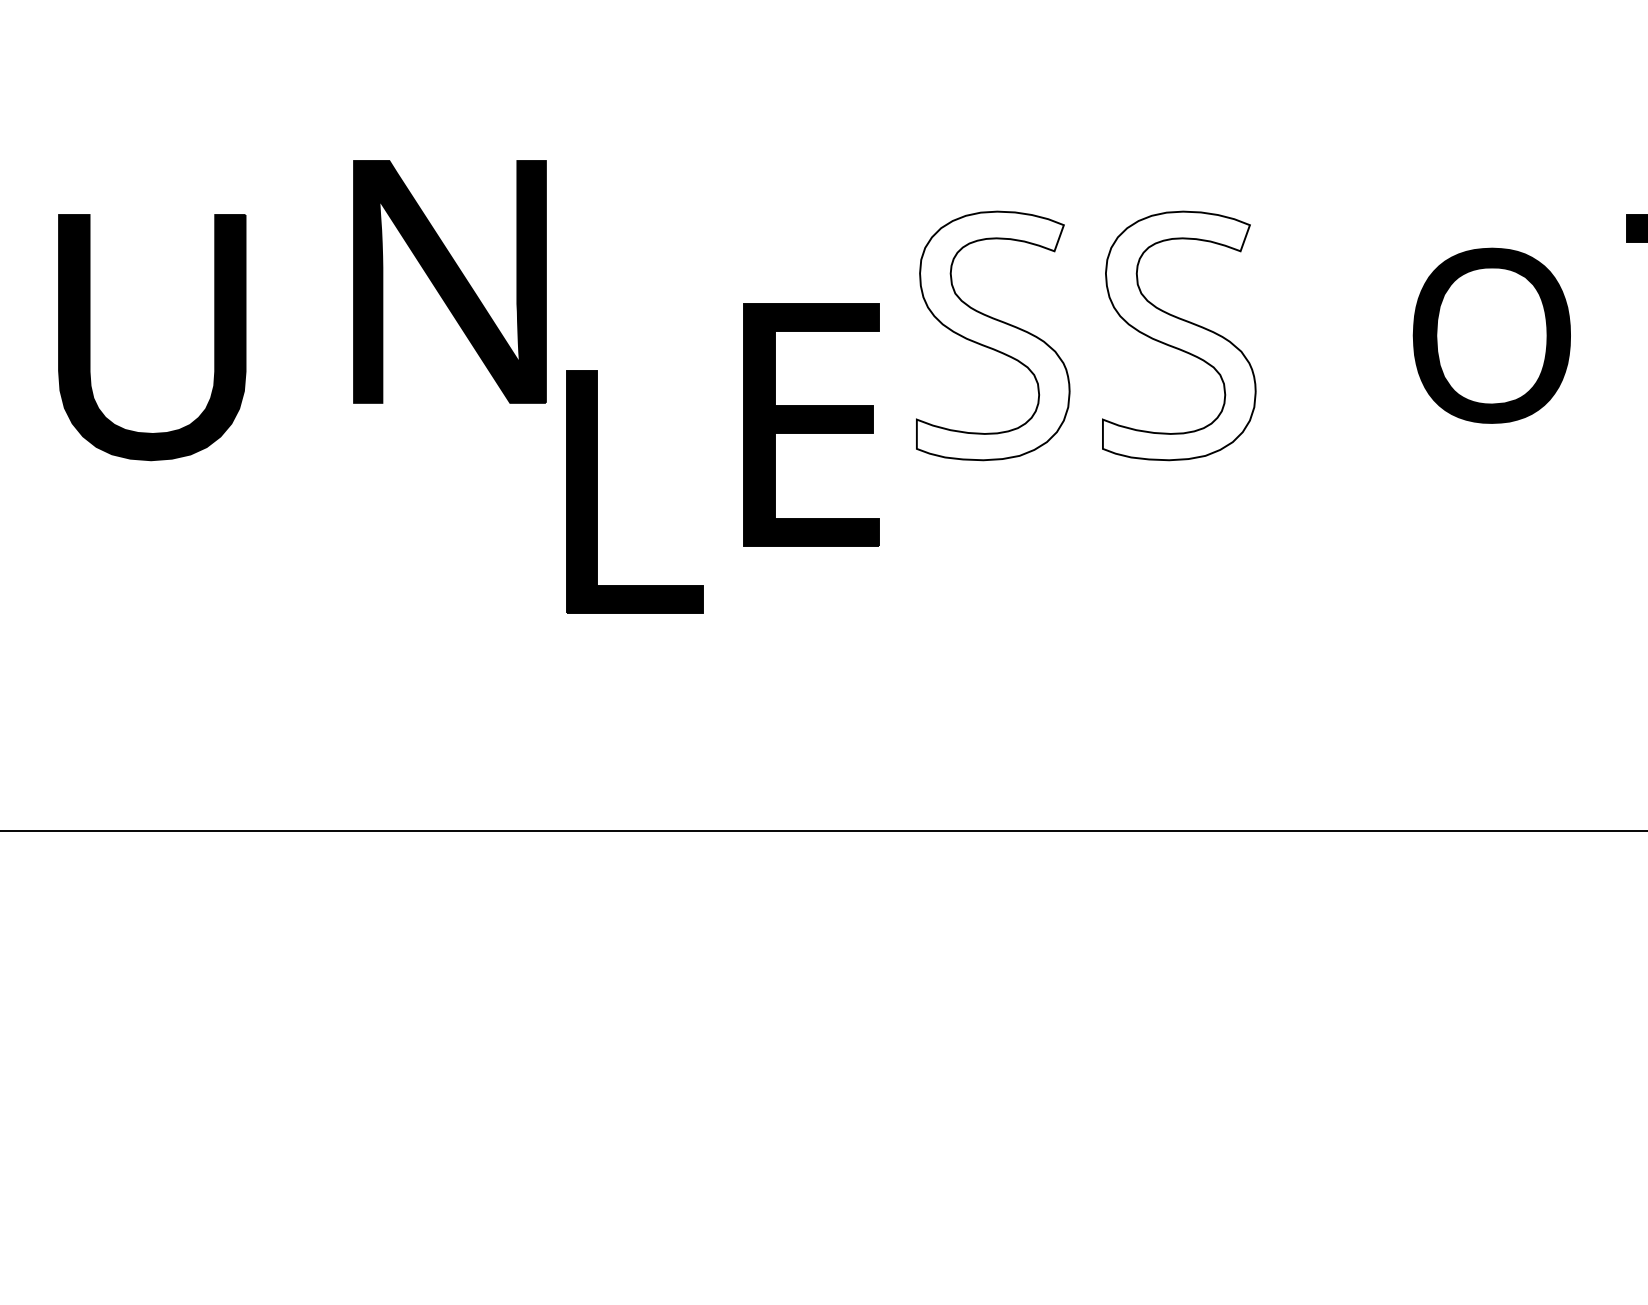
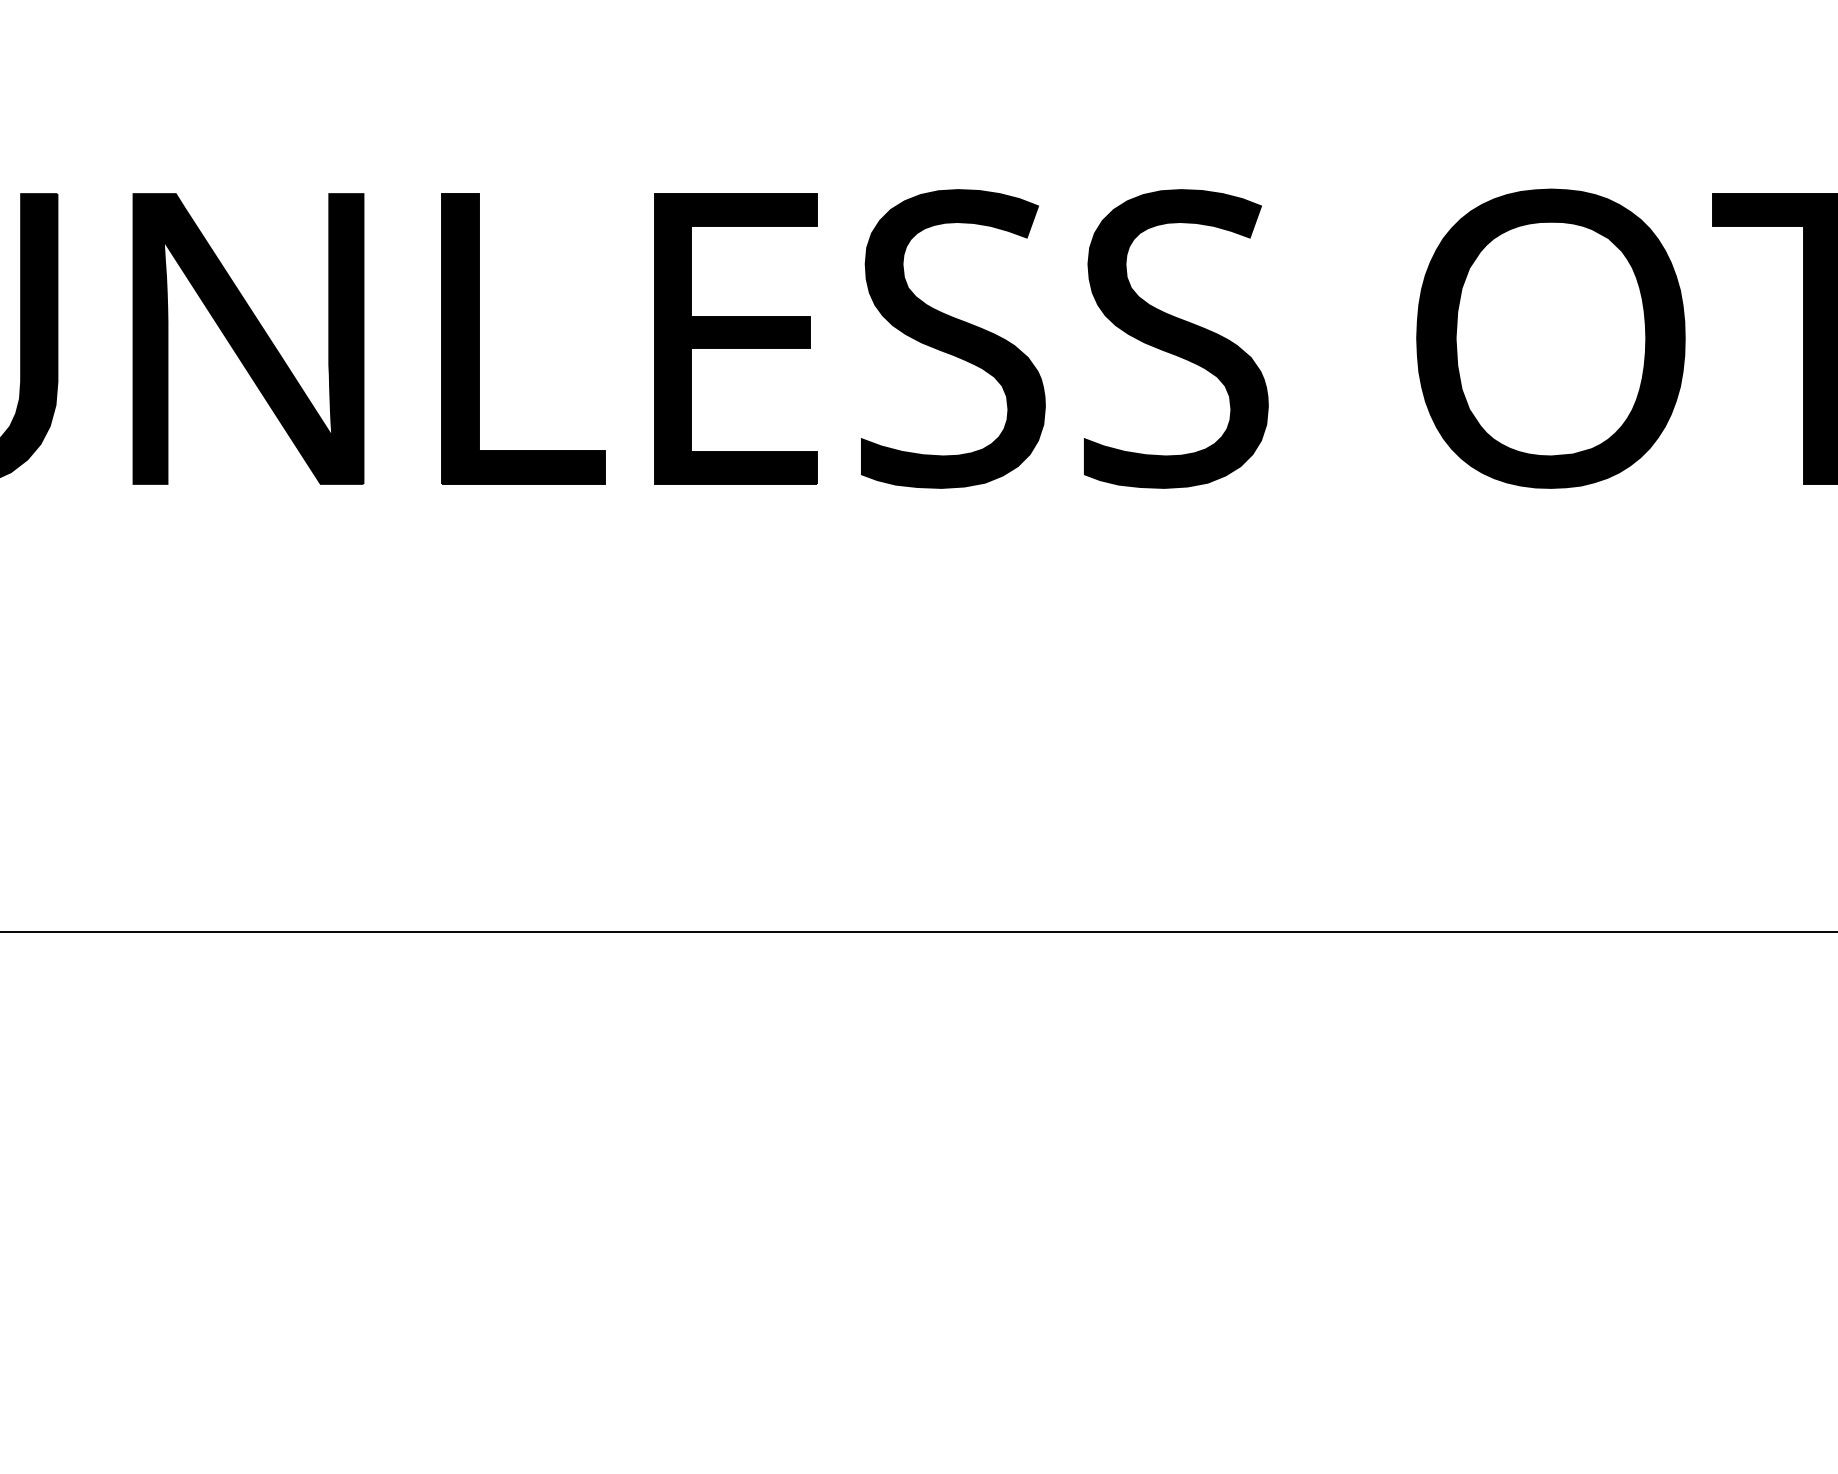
part: (449, 281) -> (247, 338), moved
fill: (992, 335) -> (952, 338), added
fill: (1178, 335) -> (1175, 338), added
part: (1491, 335) -> (1550, 338), size x1.43
part: (811, 424) -> (735, 338), moved
part: (597, 491) -> (479, 338), moved

